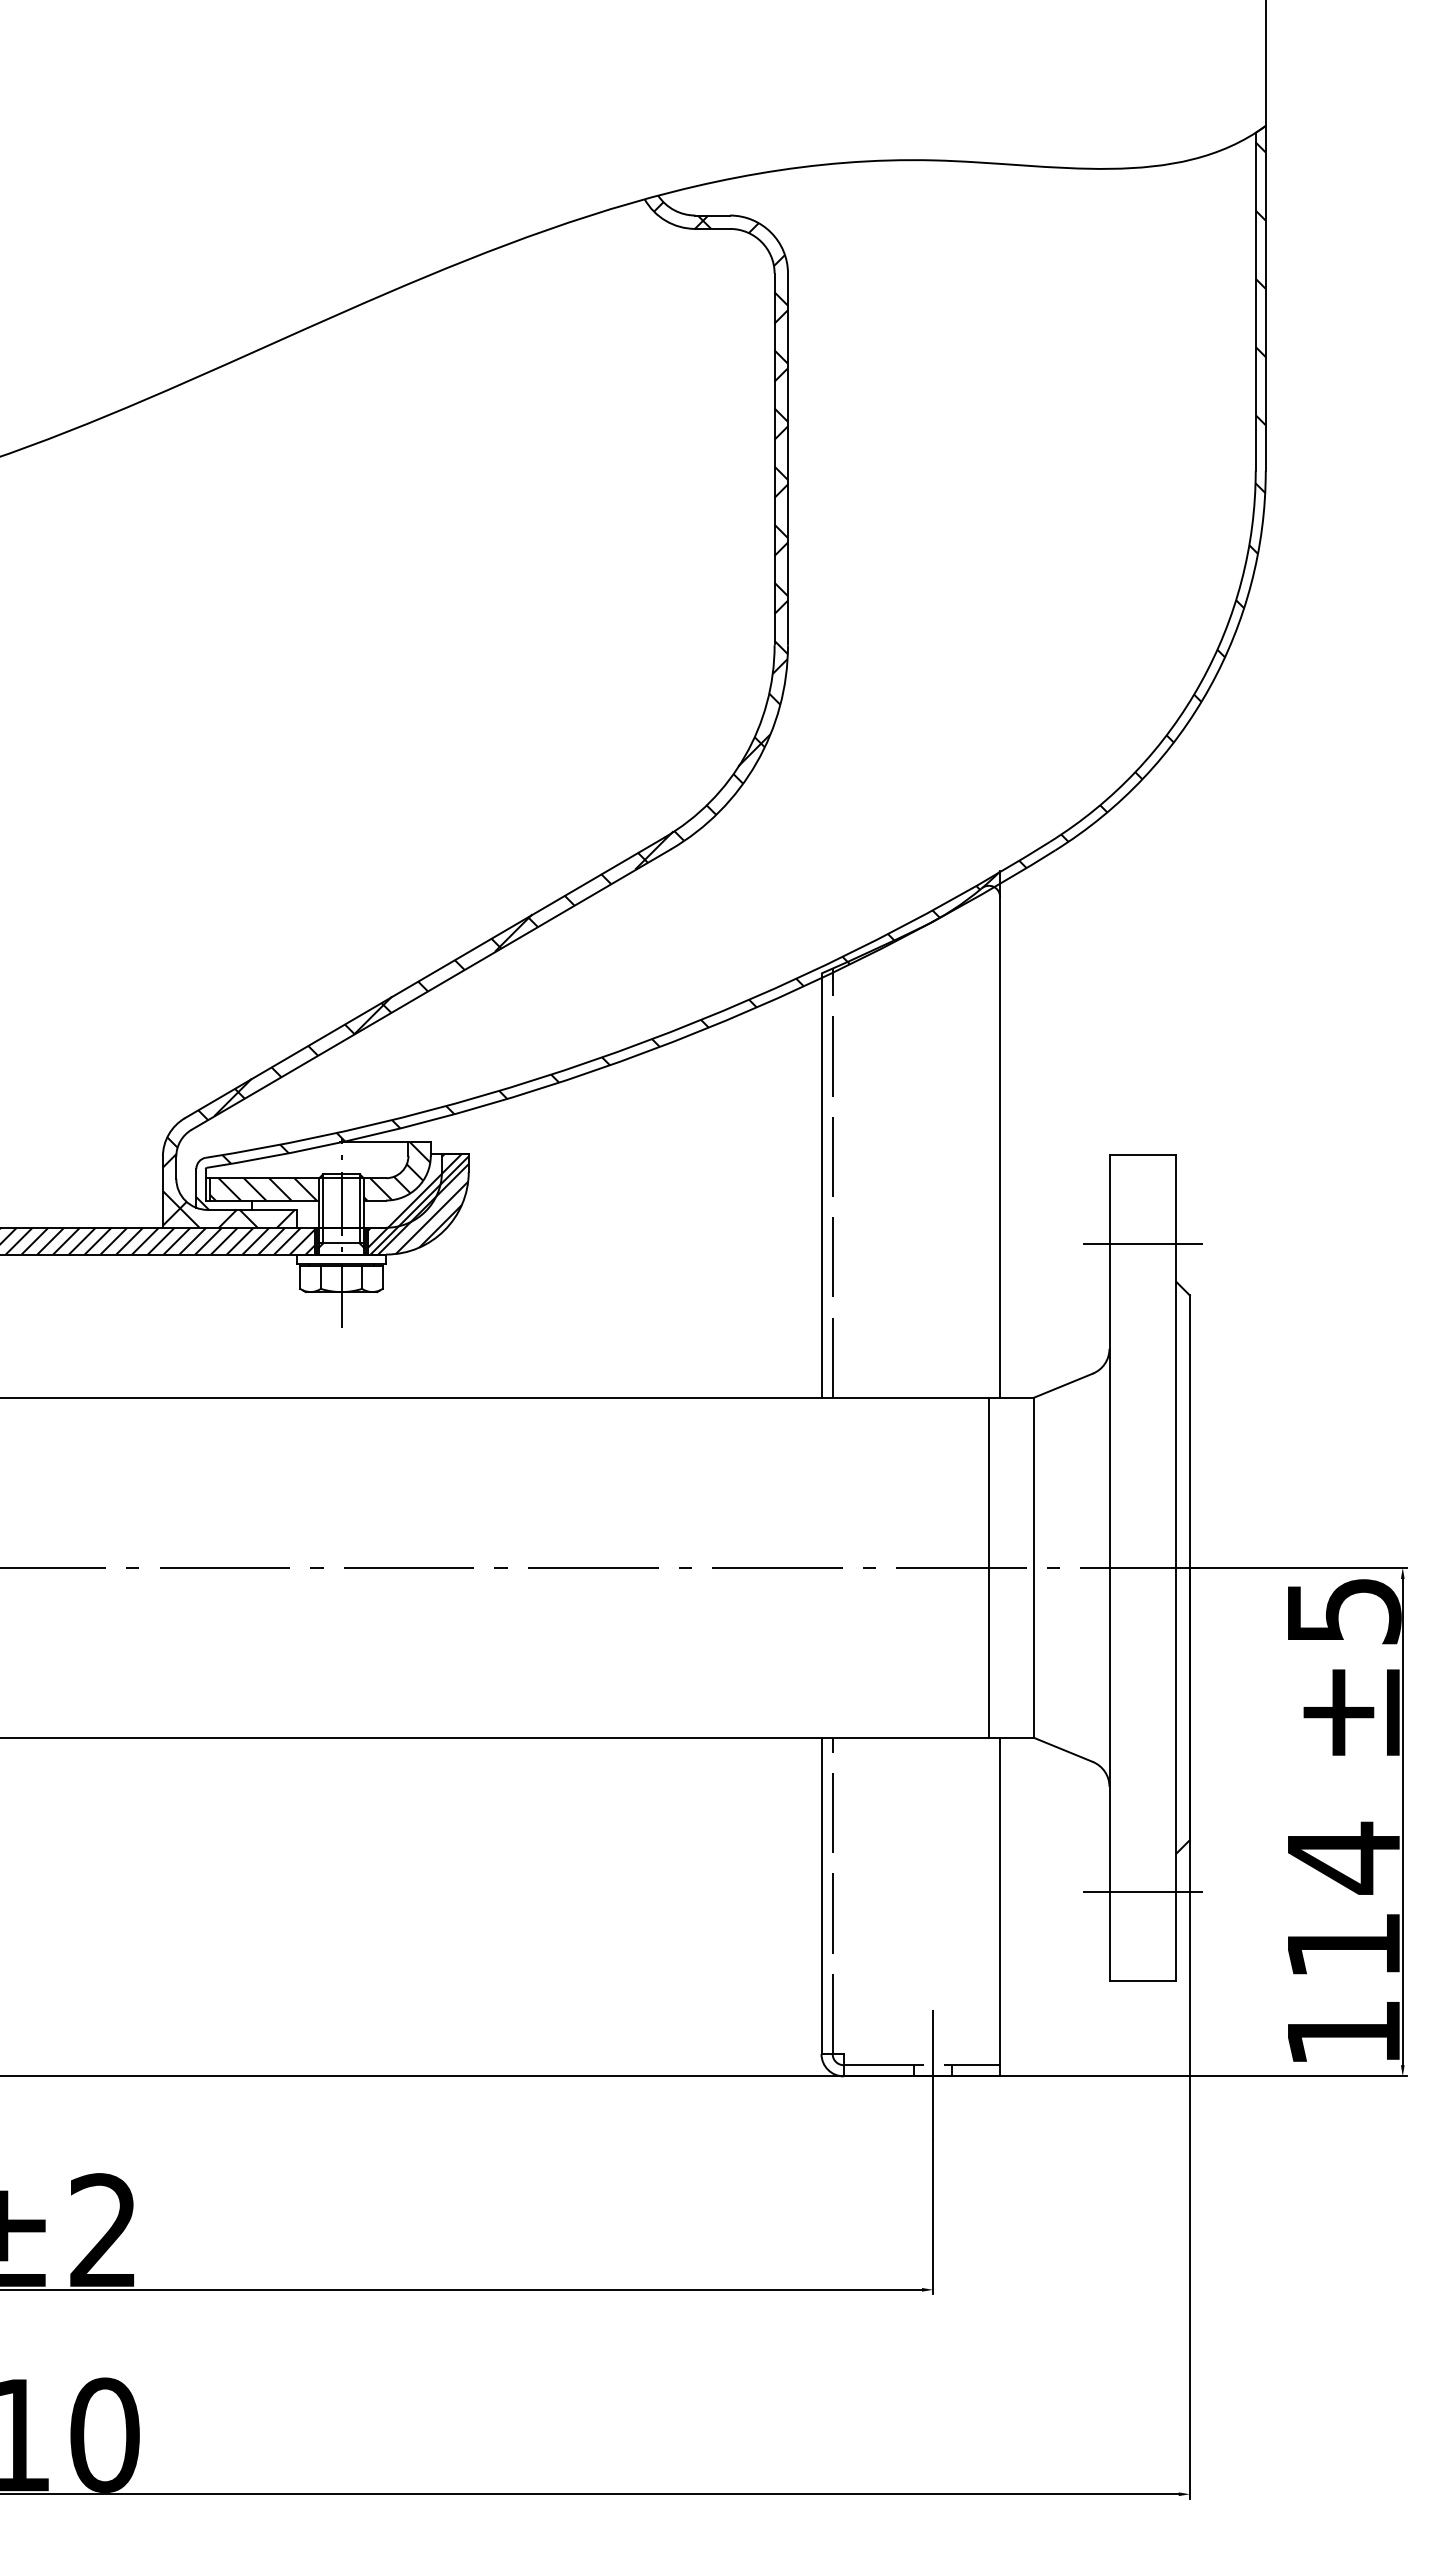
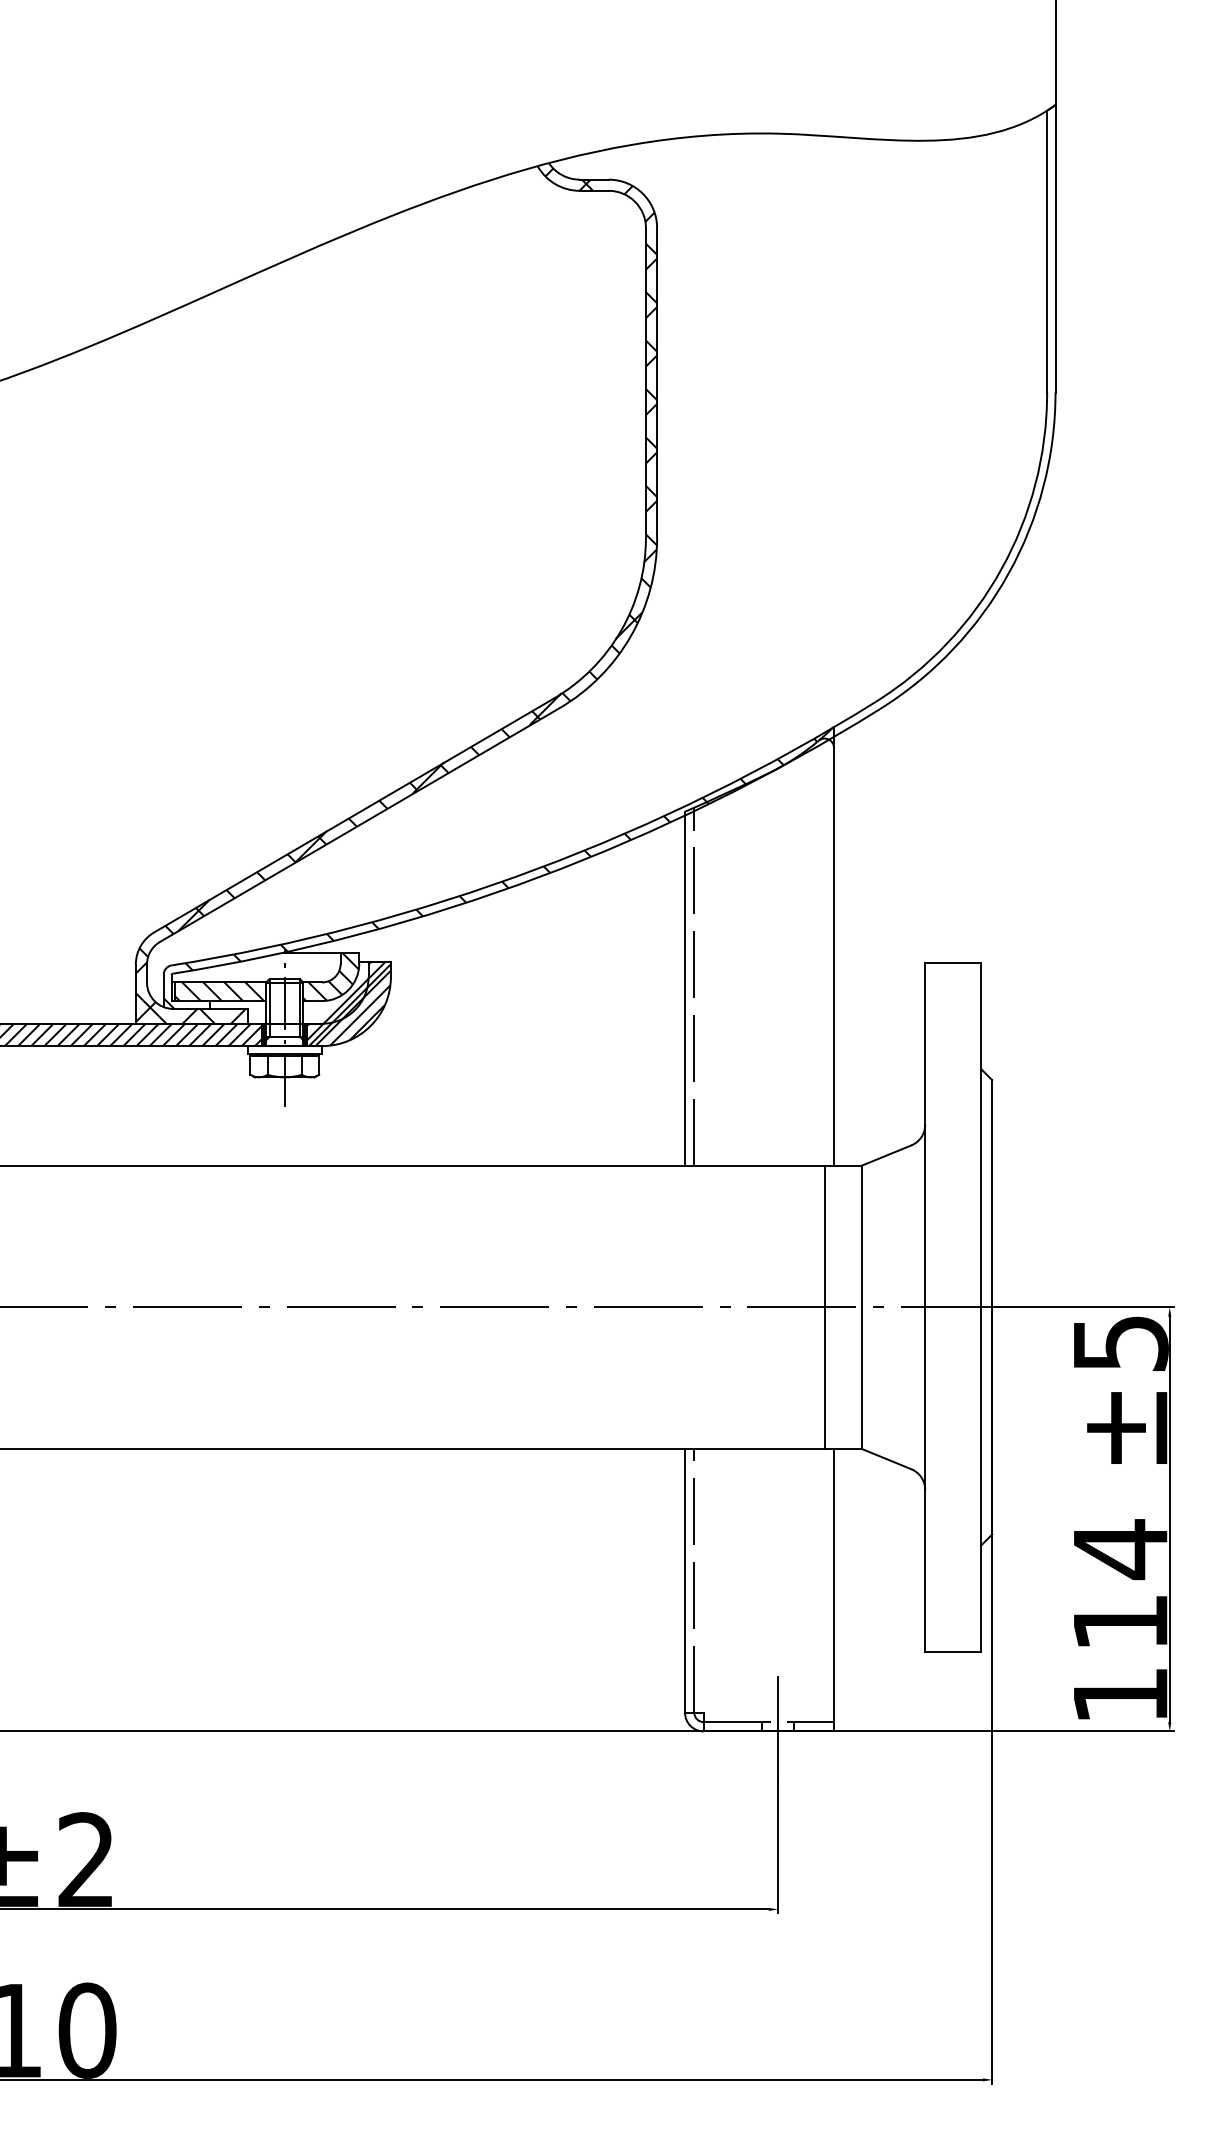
hatch: (1142, 505) -> (952, 421), removed
line: (1142, 1244) -> (952, 1037), removed
line: (1142, 1891) -> (952, 1577), removed

